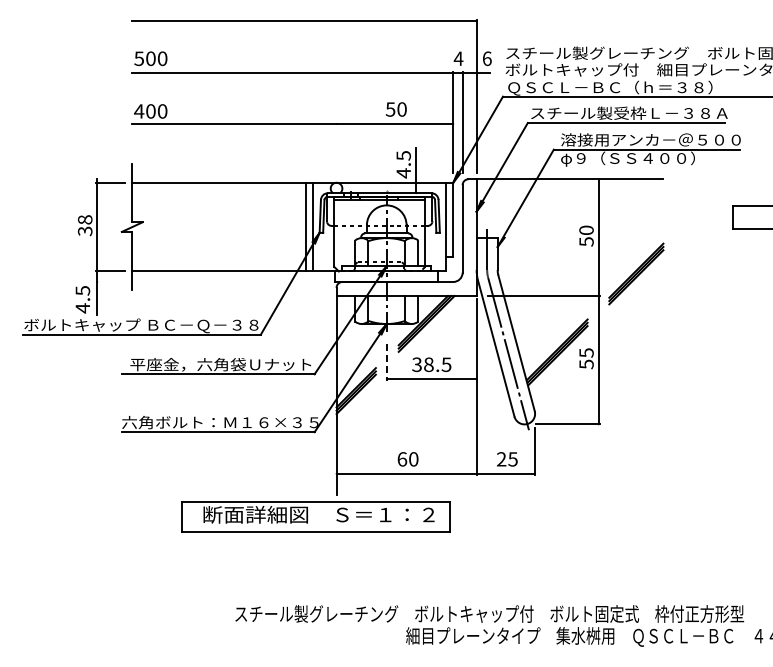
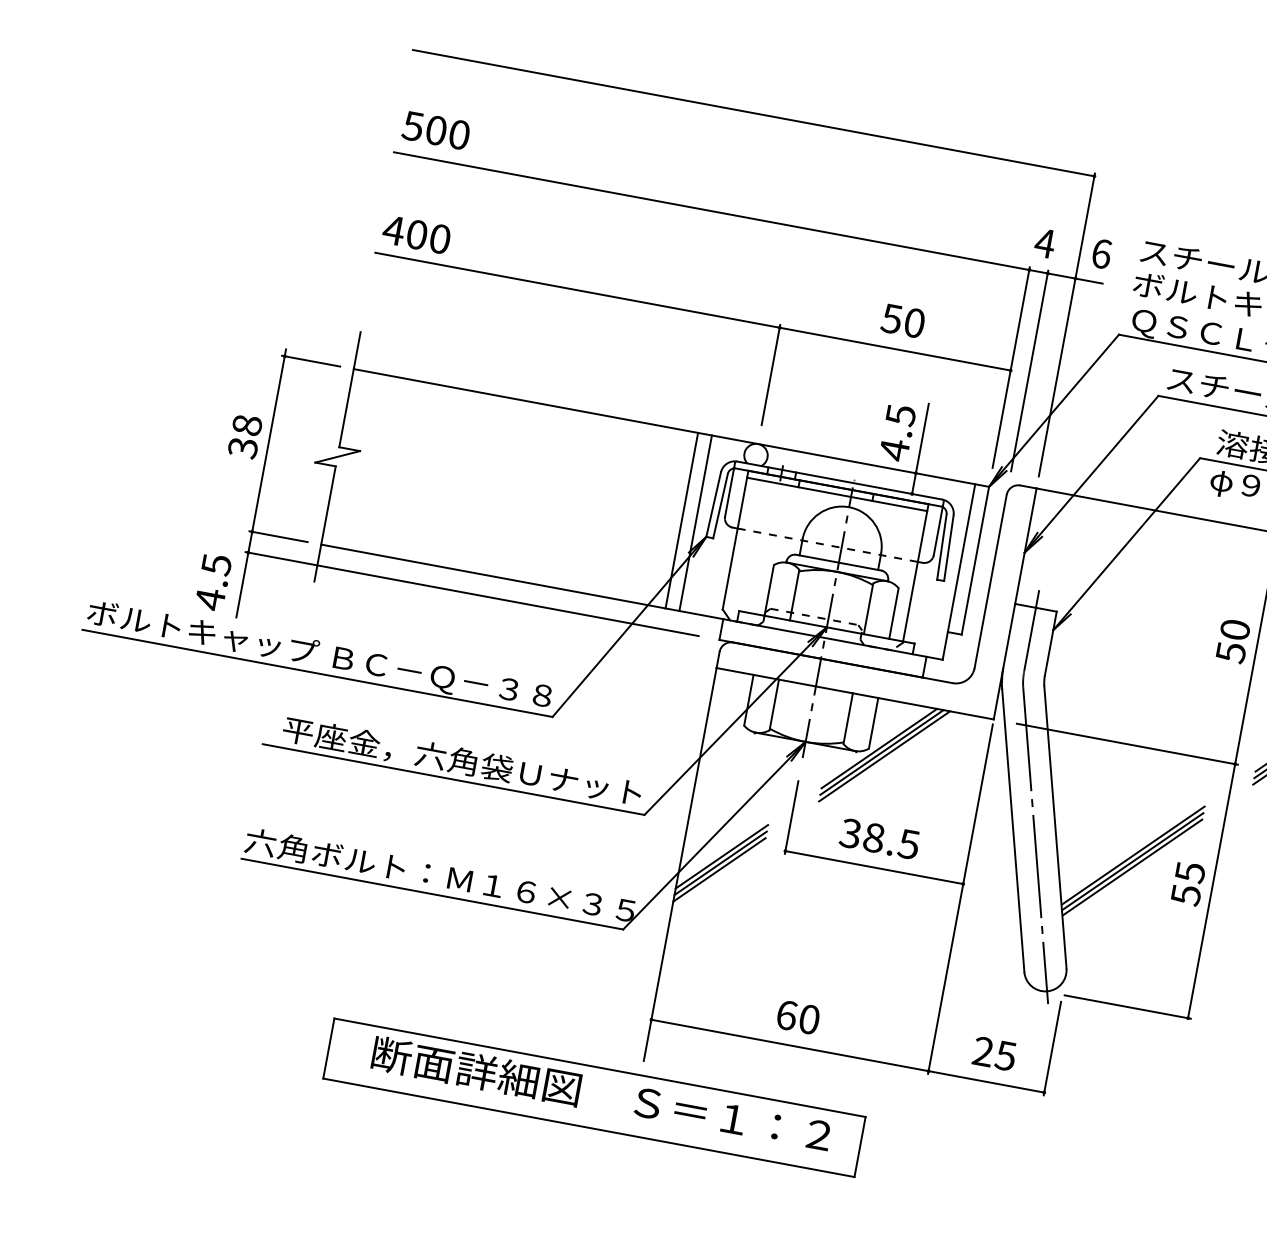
line: (336, 147) -> (770, 374), added
line: (209, 282) -> (470, 594), added
line: (386, 362) -> (791, 817), dashed -> solid

